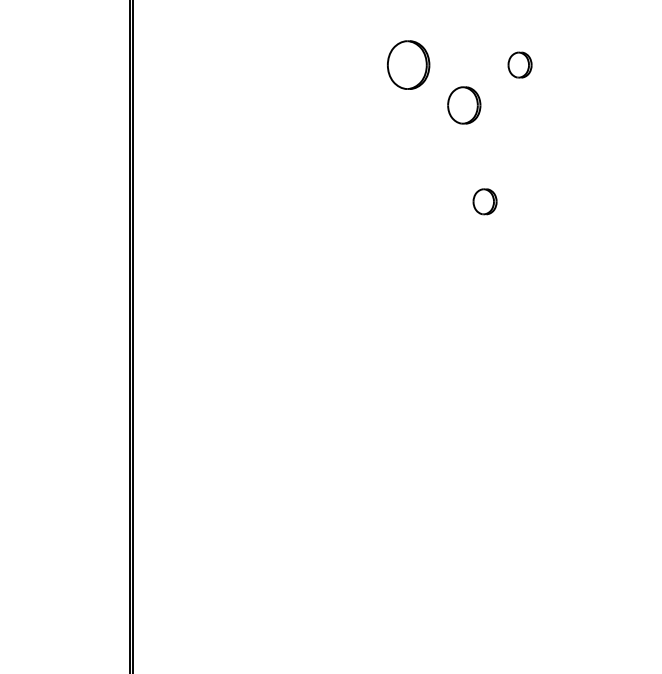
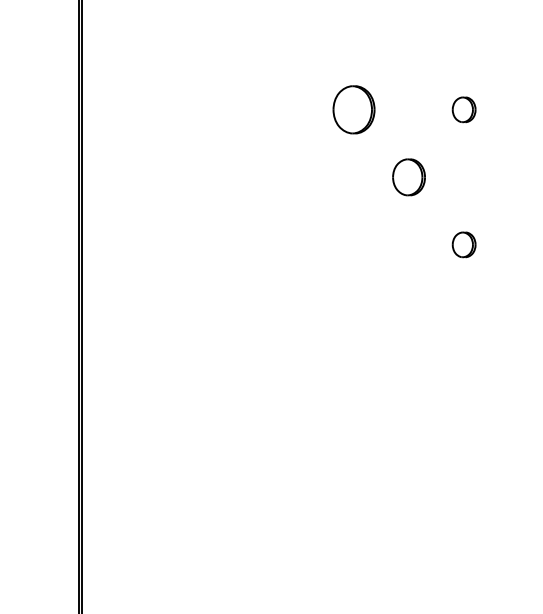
part: (464, 105) -> (409, 177), moved
part: (484, 201) -> (463, 244), moved

